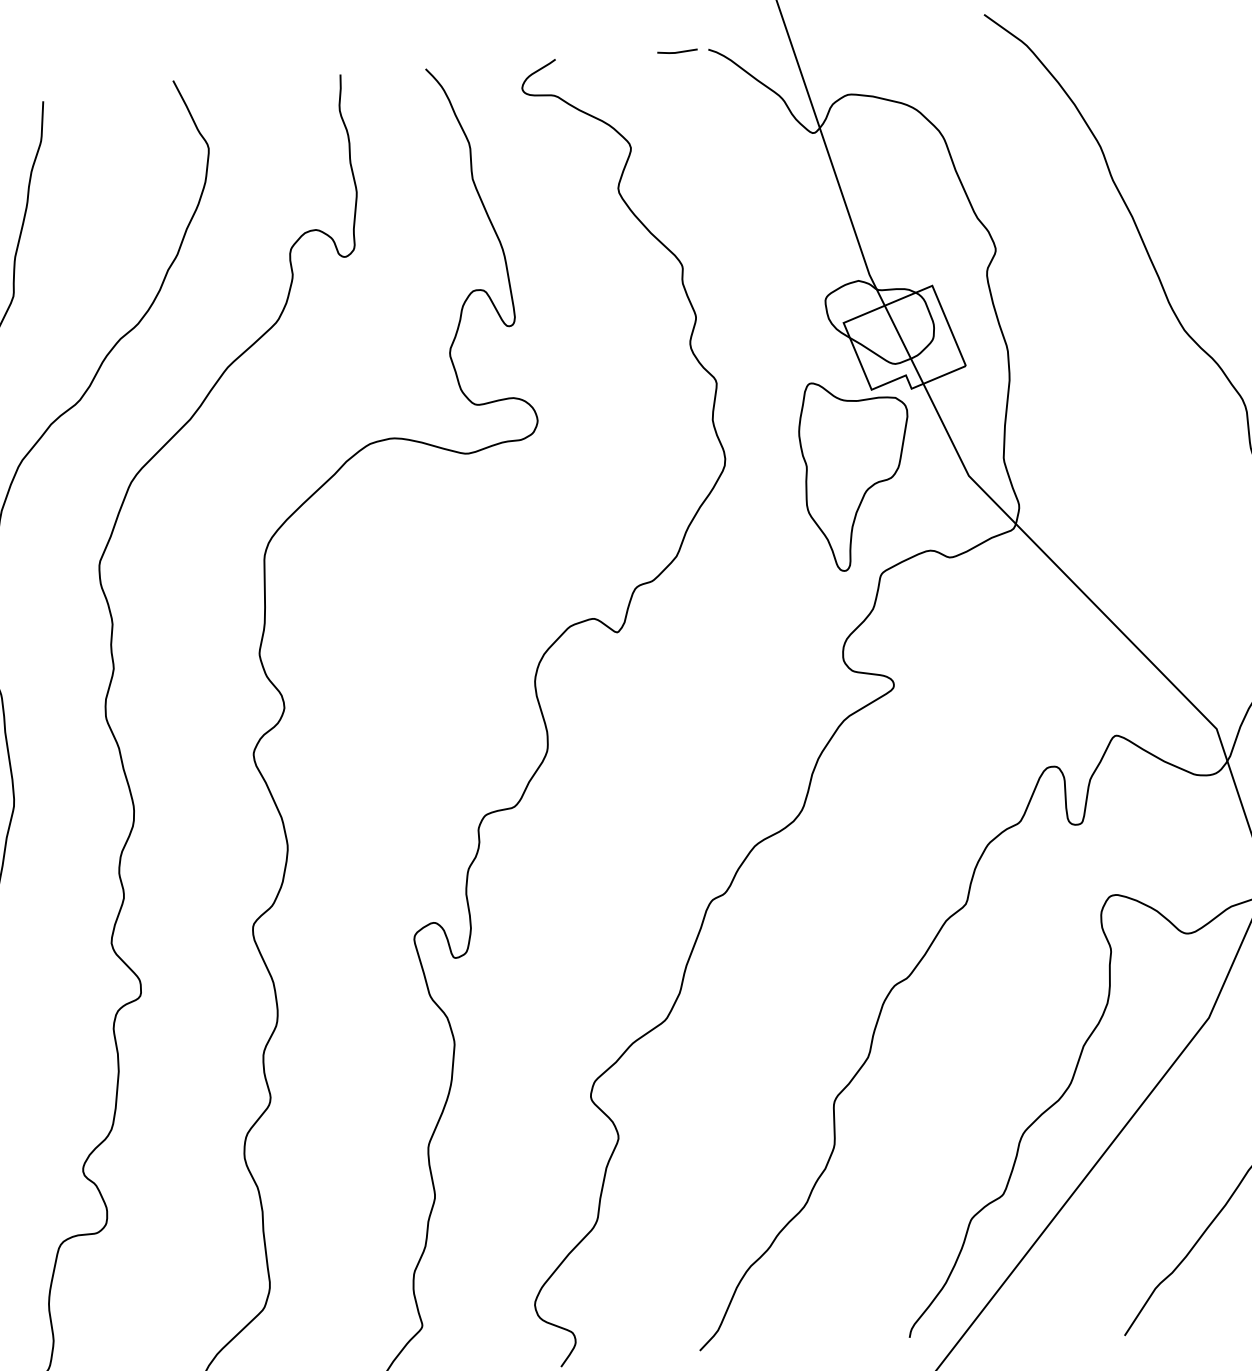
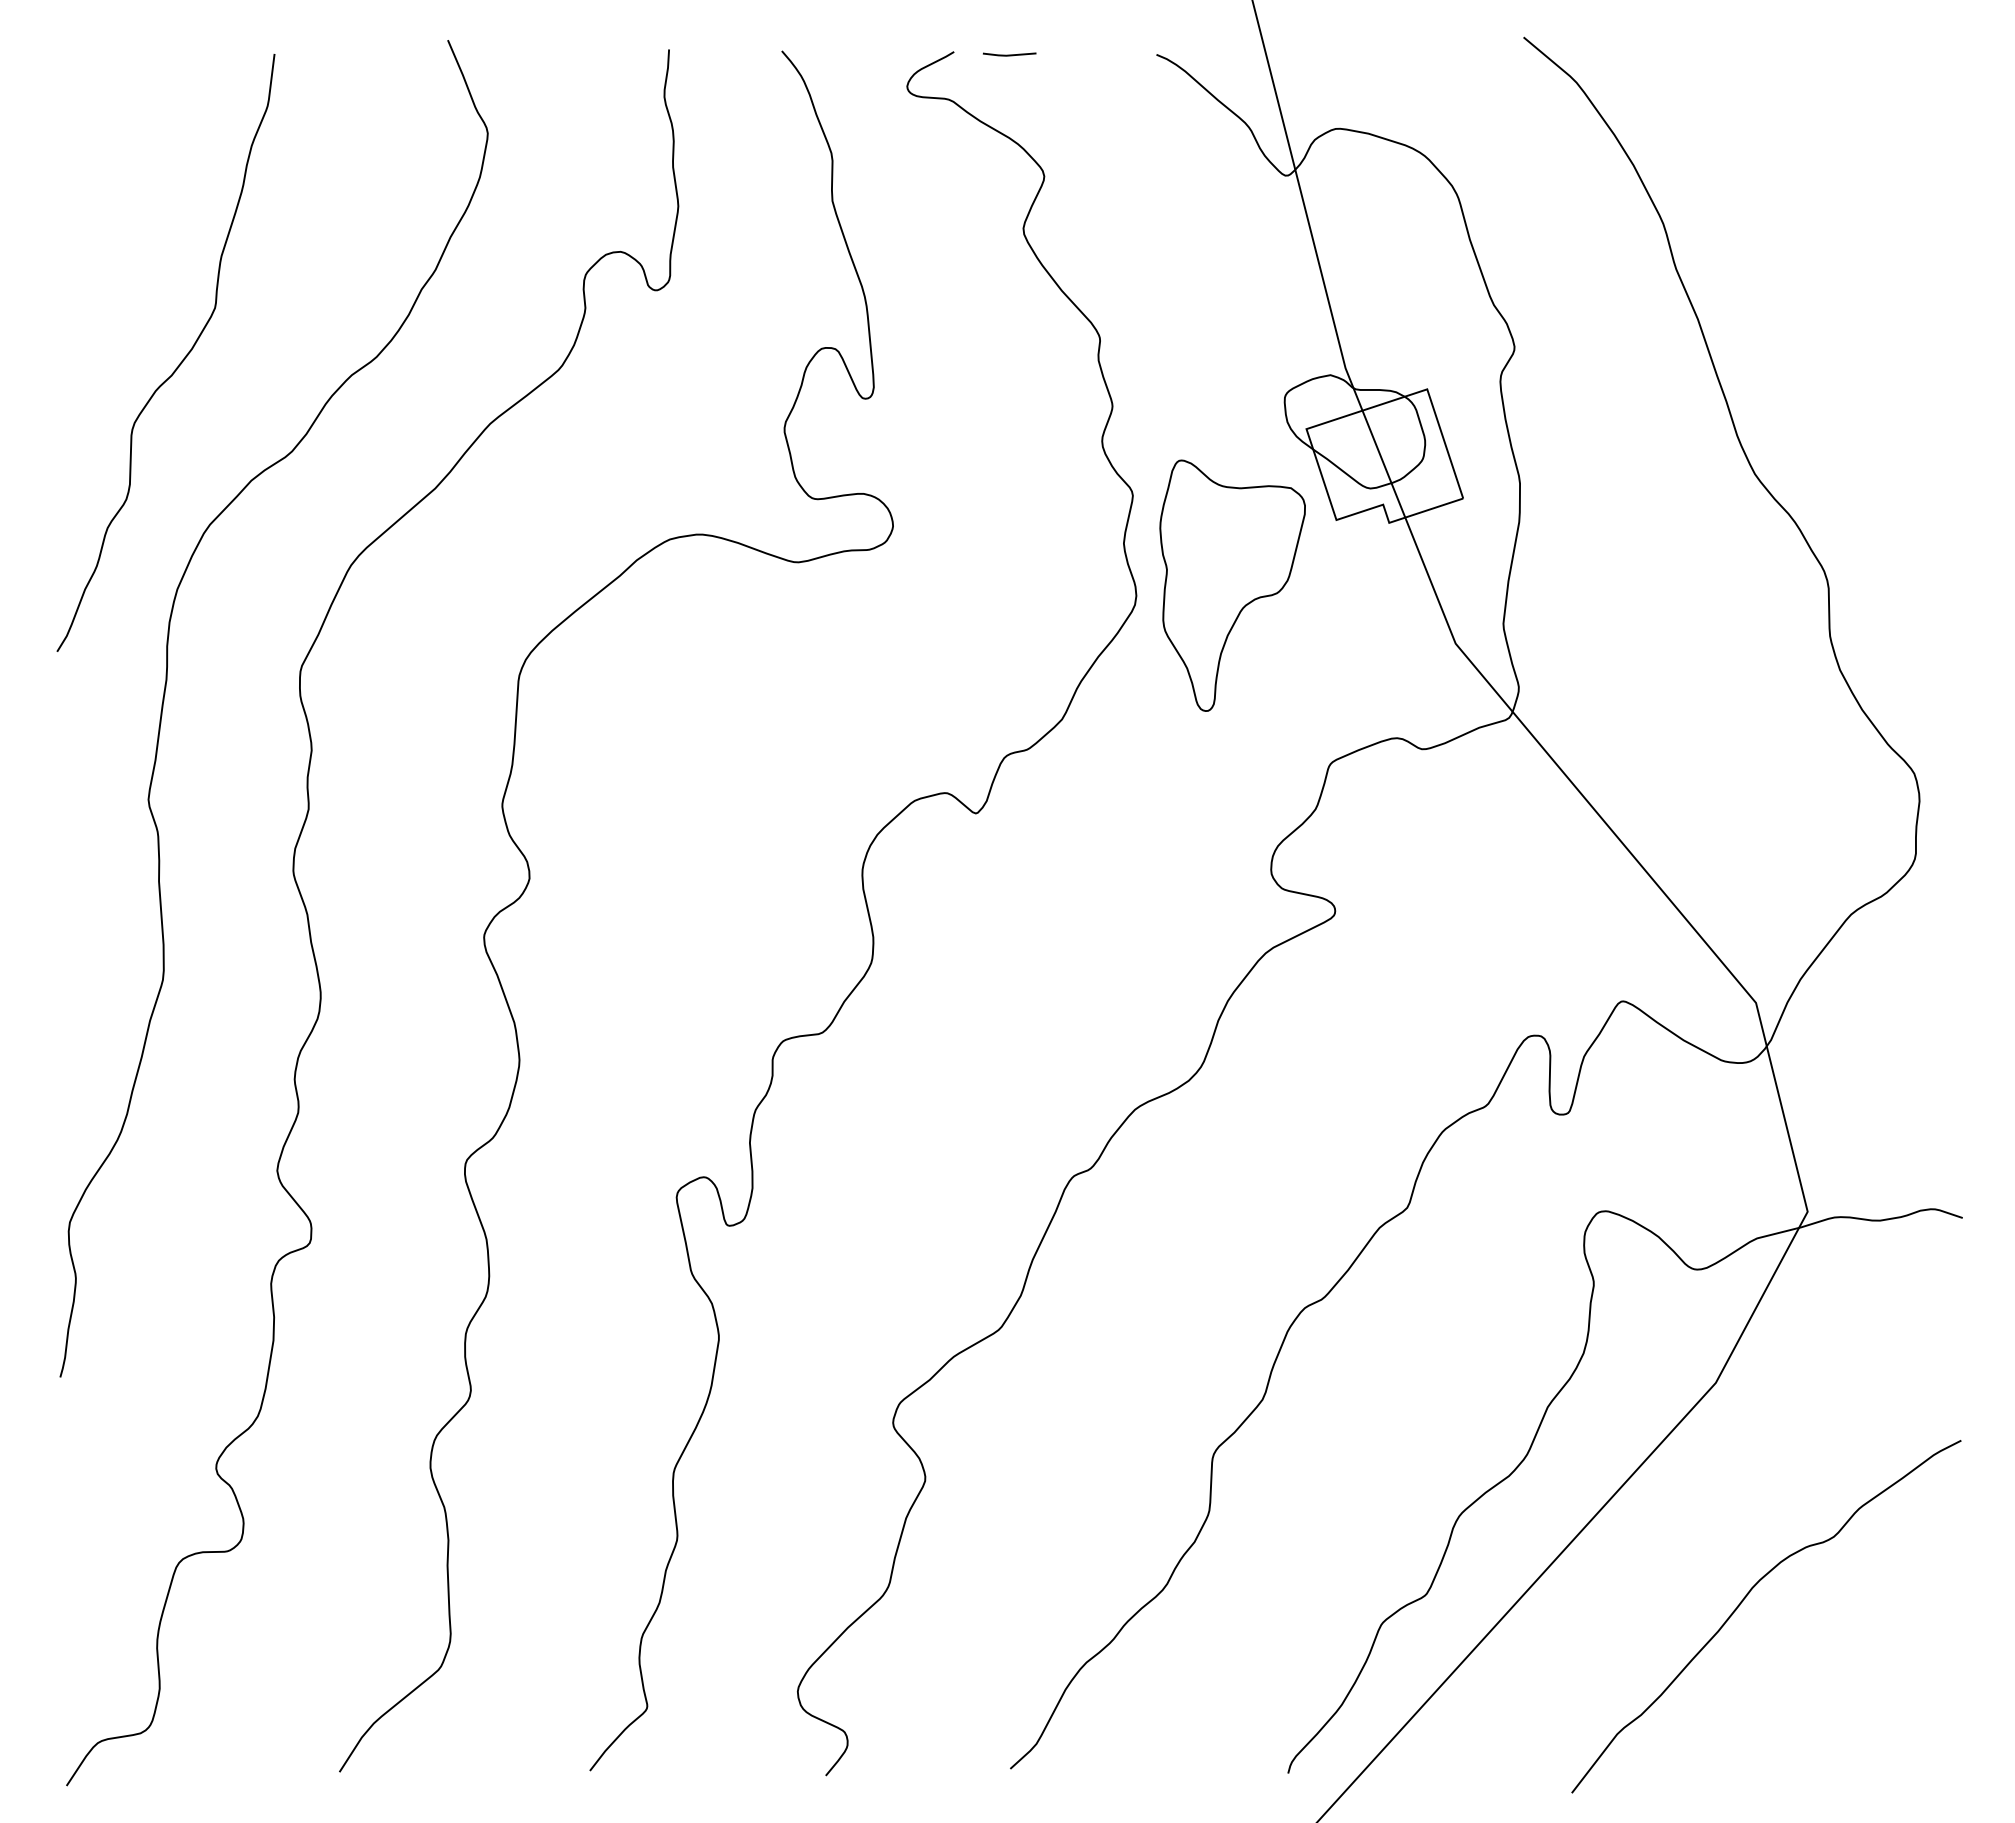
line: (677, 51) -> (1009, 54), moved
part: (857, 474) -> (1232, 585), moved

